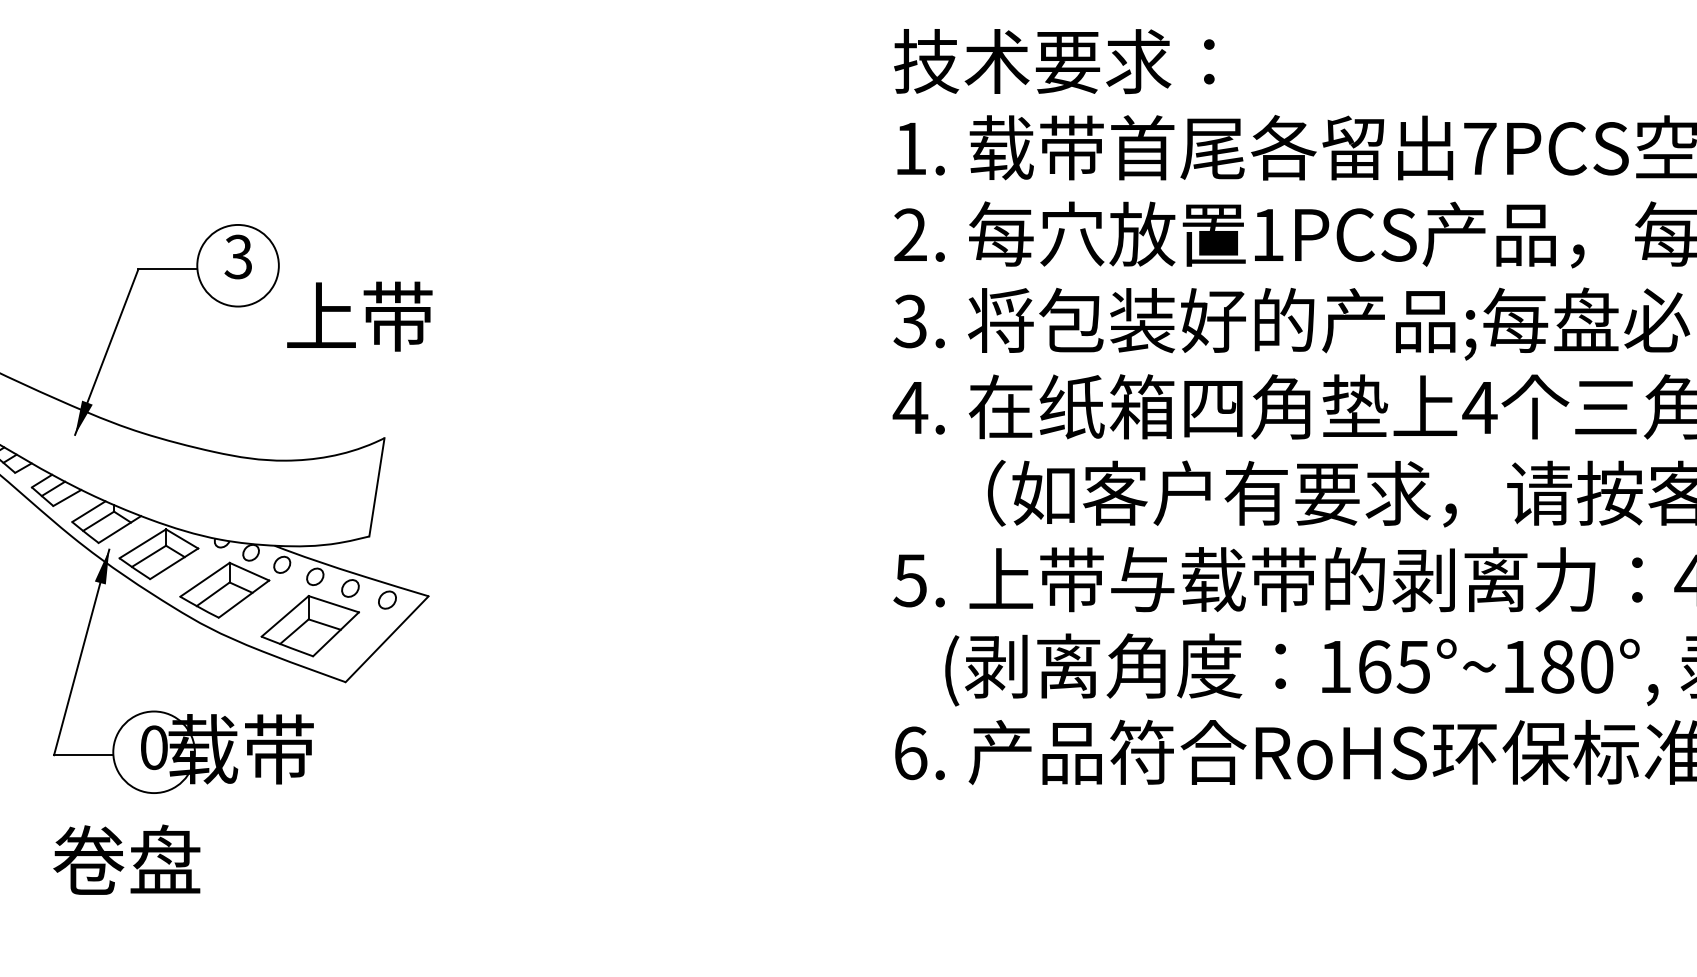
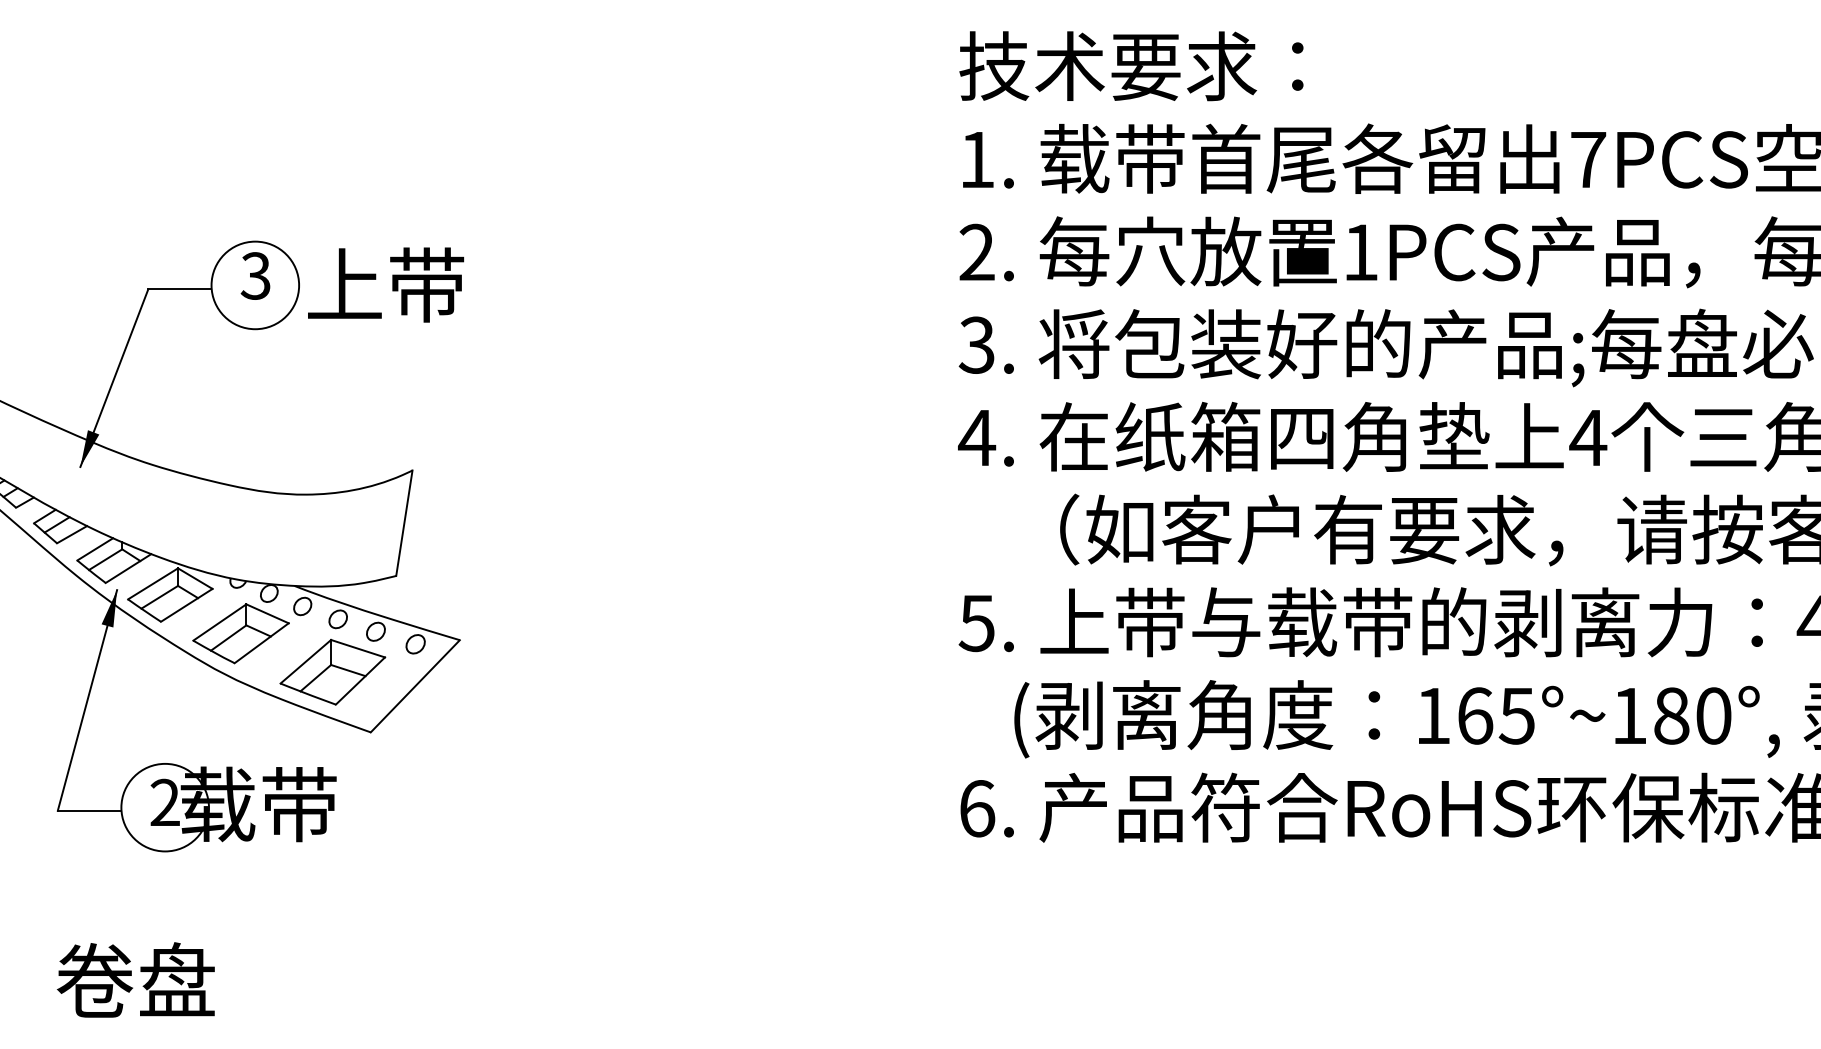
text: (360, 316) -> (386, 284), moved
text: (153, 747) -> (164, 802), 0 -> 2
text: (126, 859) -> (135, 979), moved

